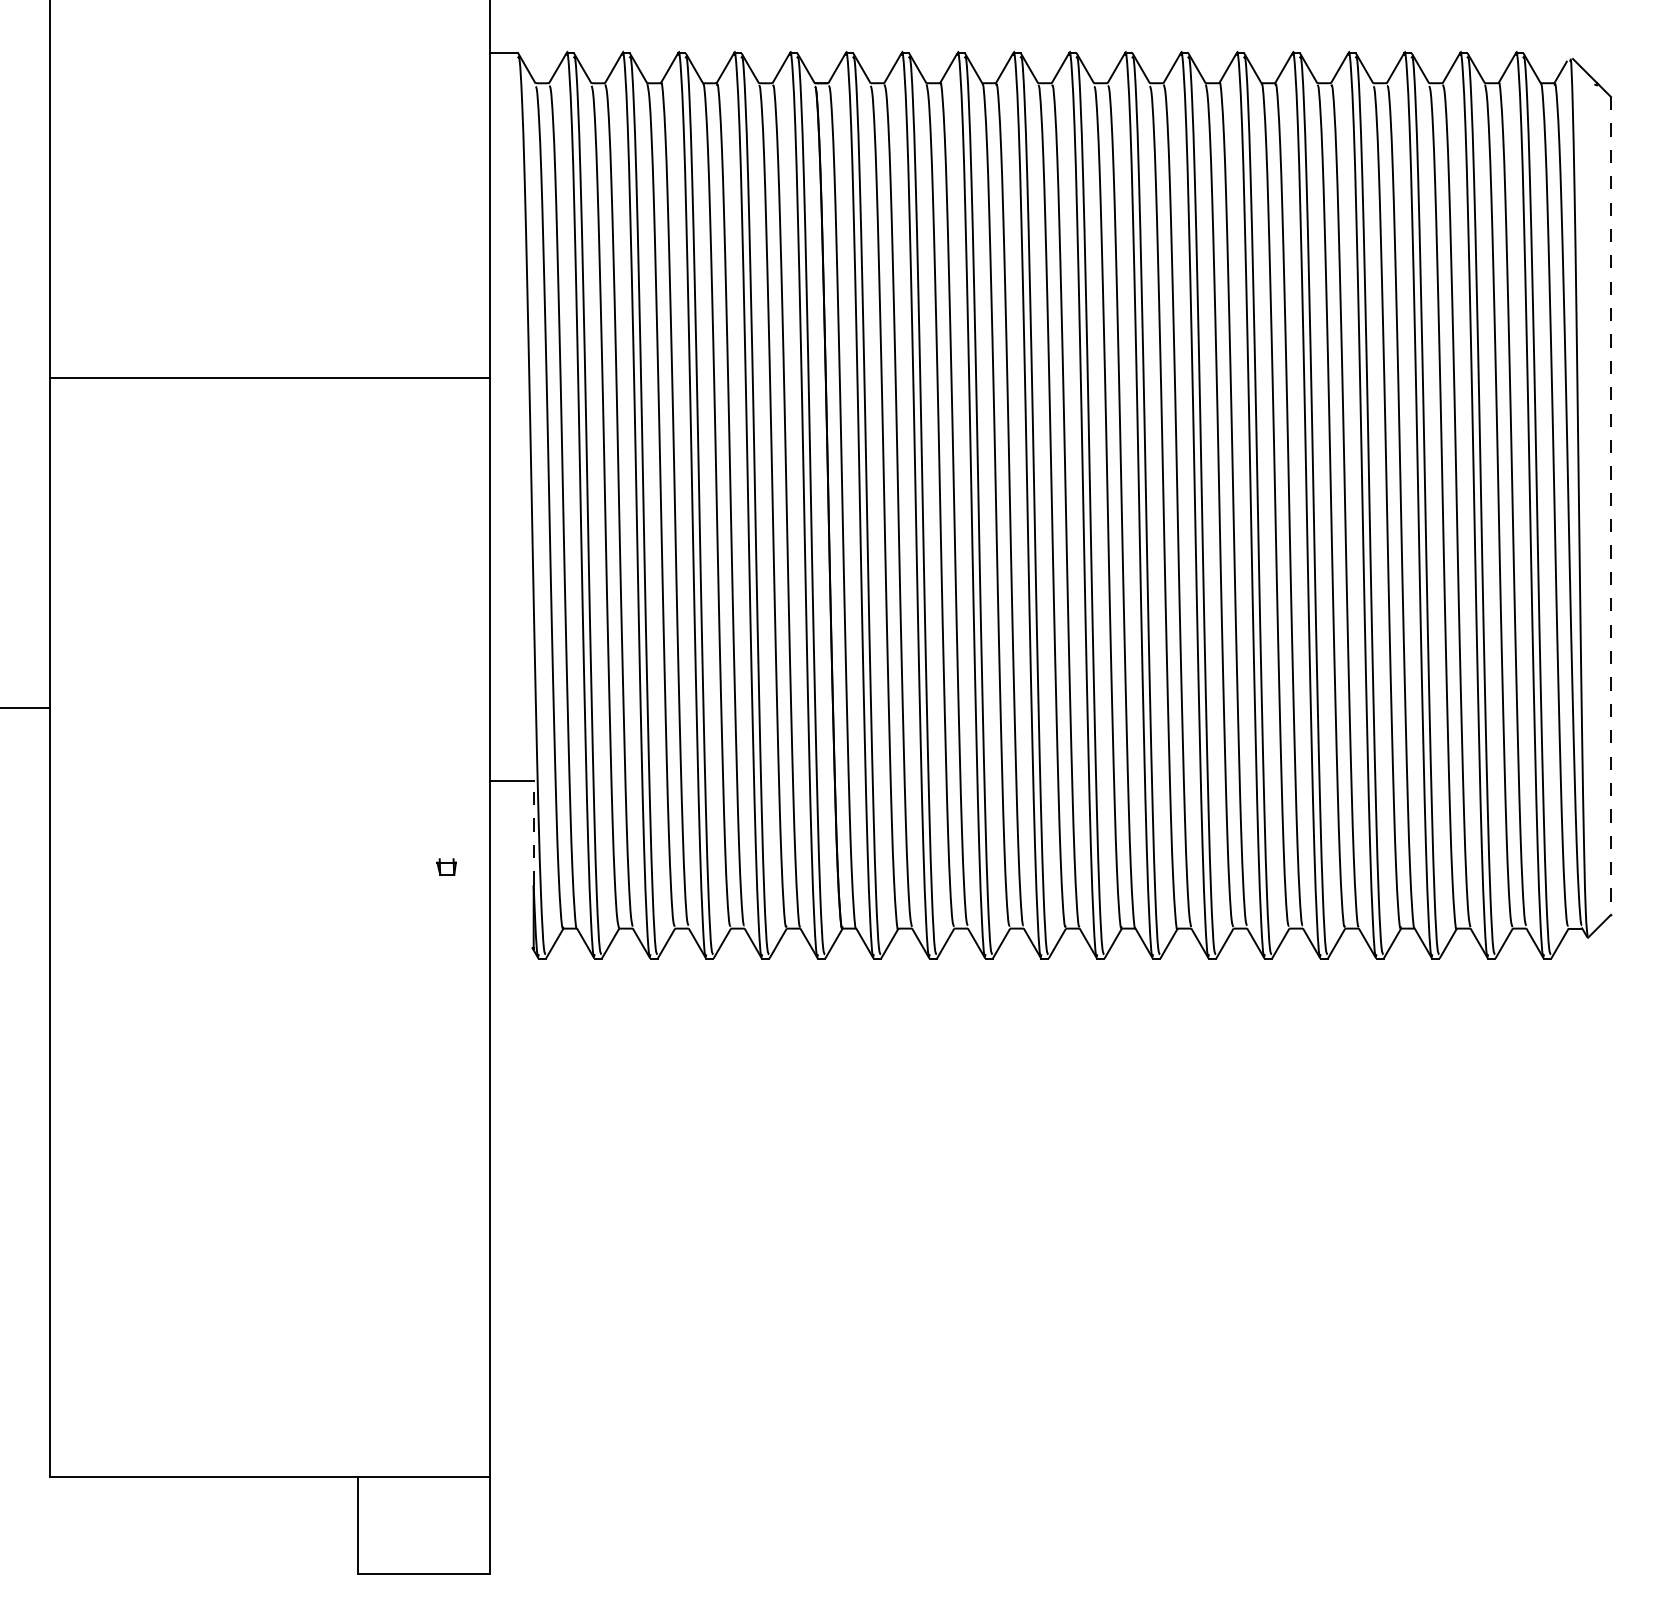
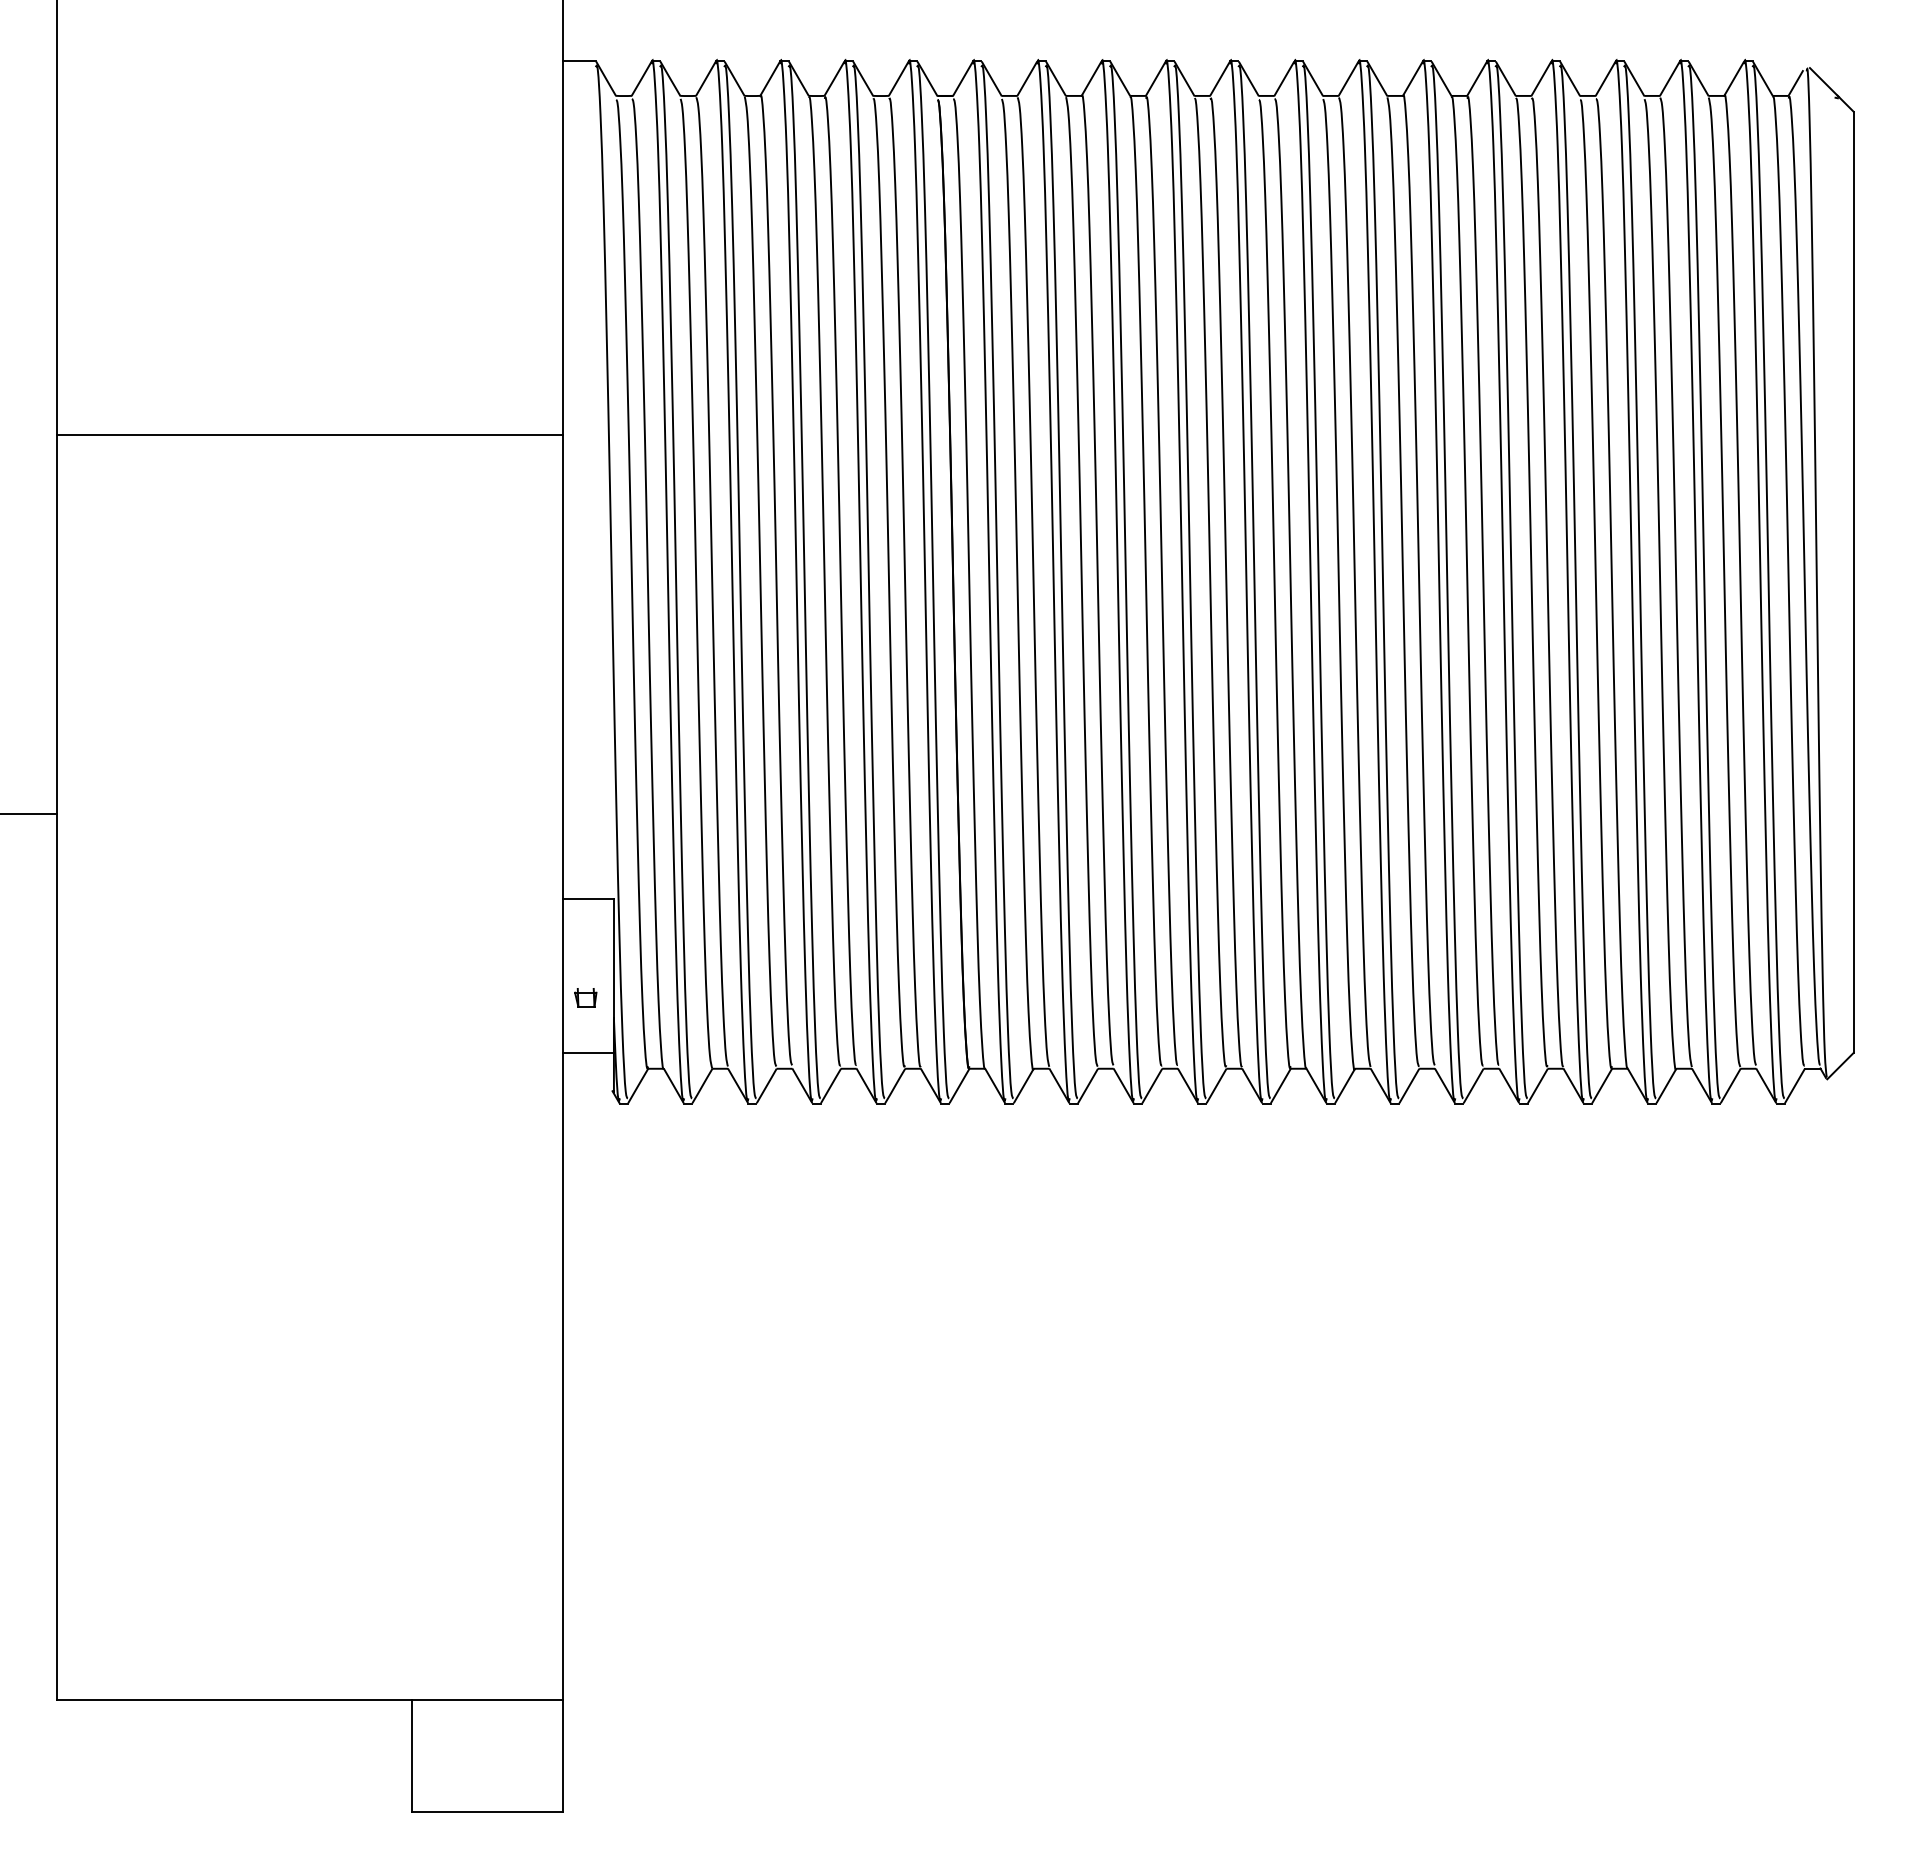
line: (1610, 506) -> (1853, 582), dashed -> solid
line: (533, 832) -> (613, 958), dashed -> solid
part: (446, 866) -> (585, 997), moved
line: (511, 915) -> (588, 1053), added

